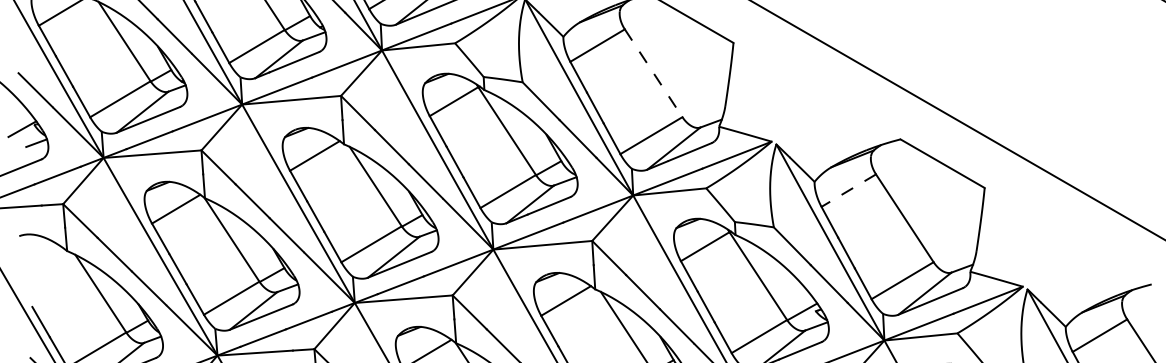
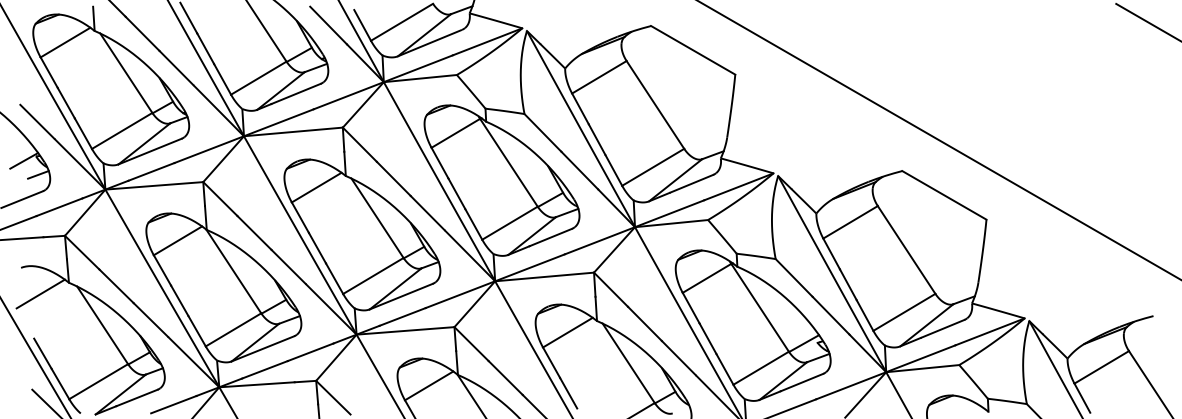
line: (653, 72) -> (655, 104), dashed -> solid
line: (848, 190) -> (850, 222), dashed -> solid
line: (38, 261) -> (40, 293), added

